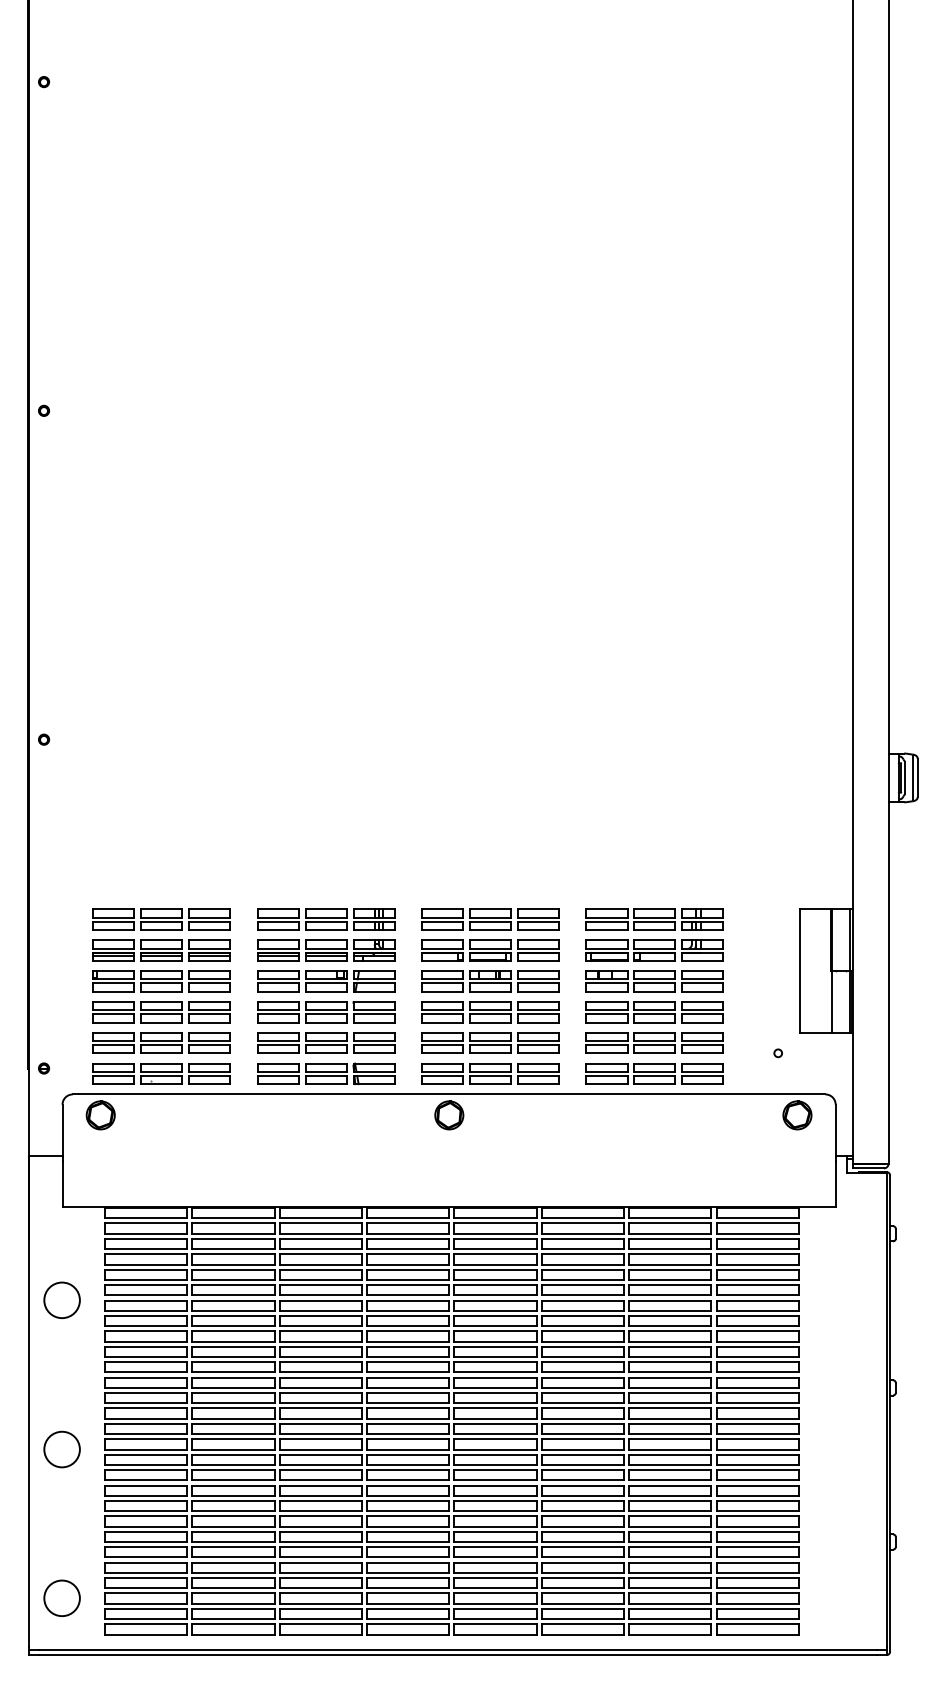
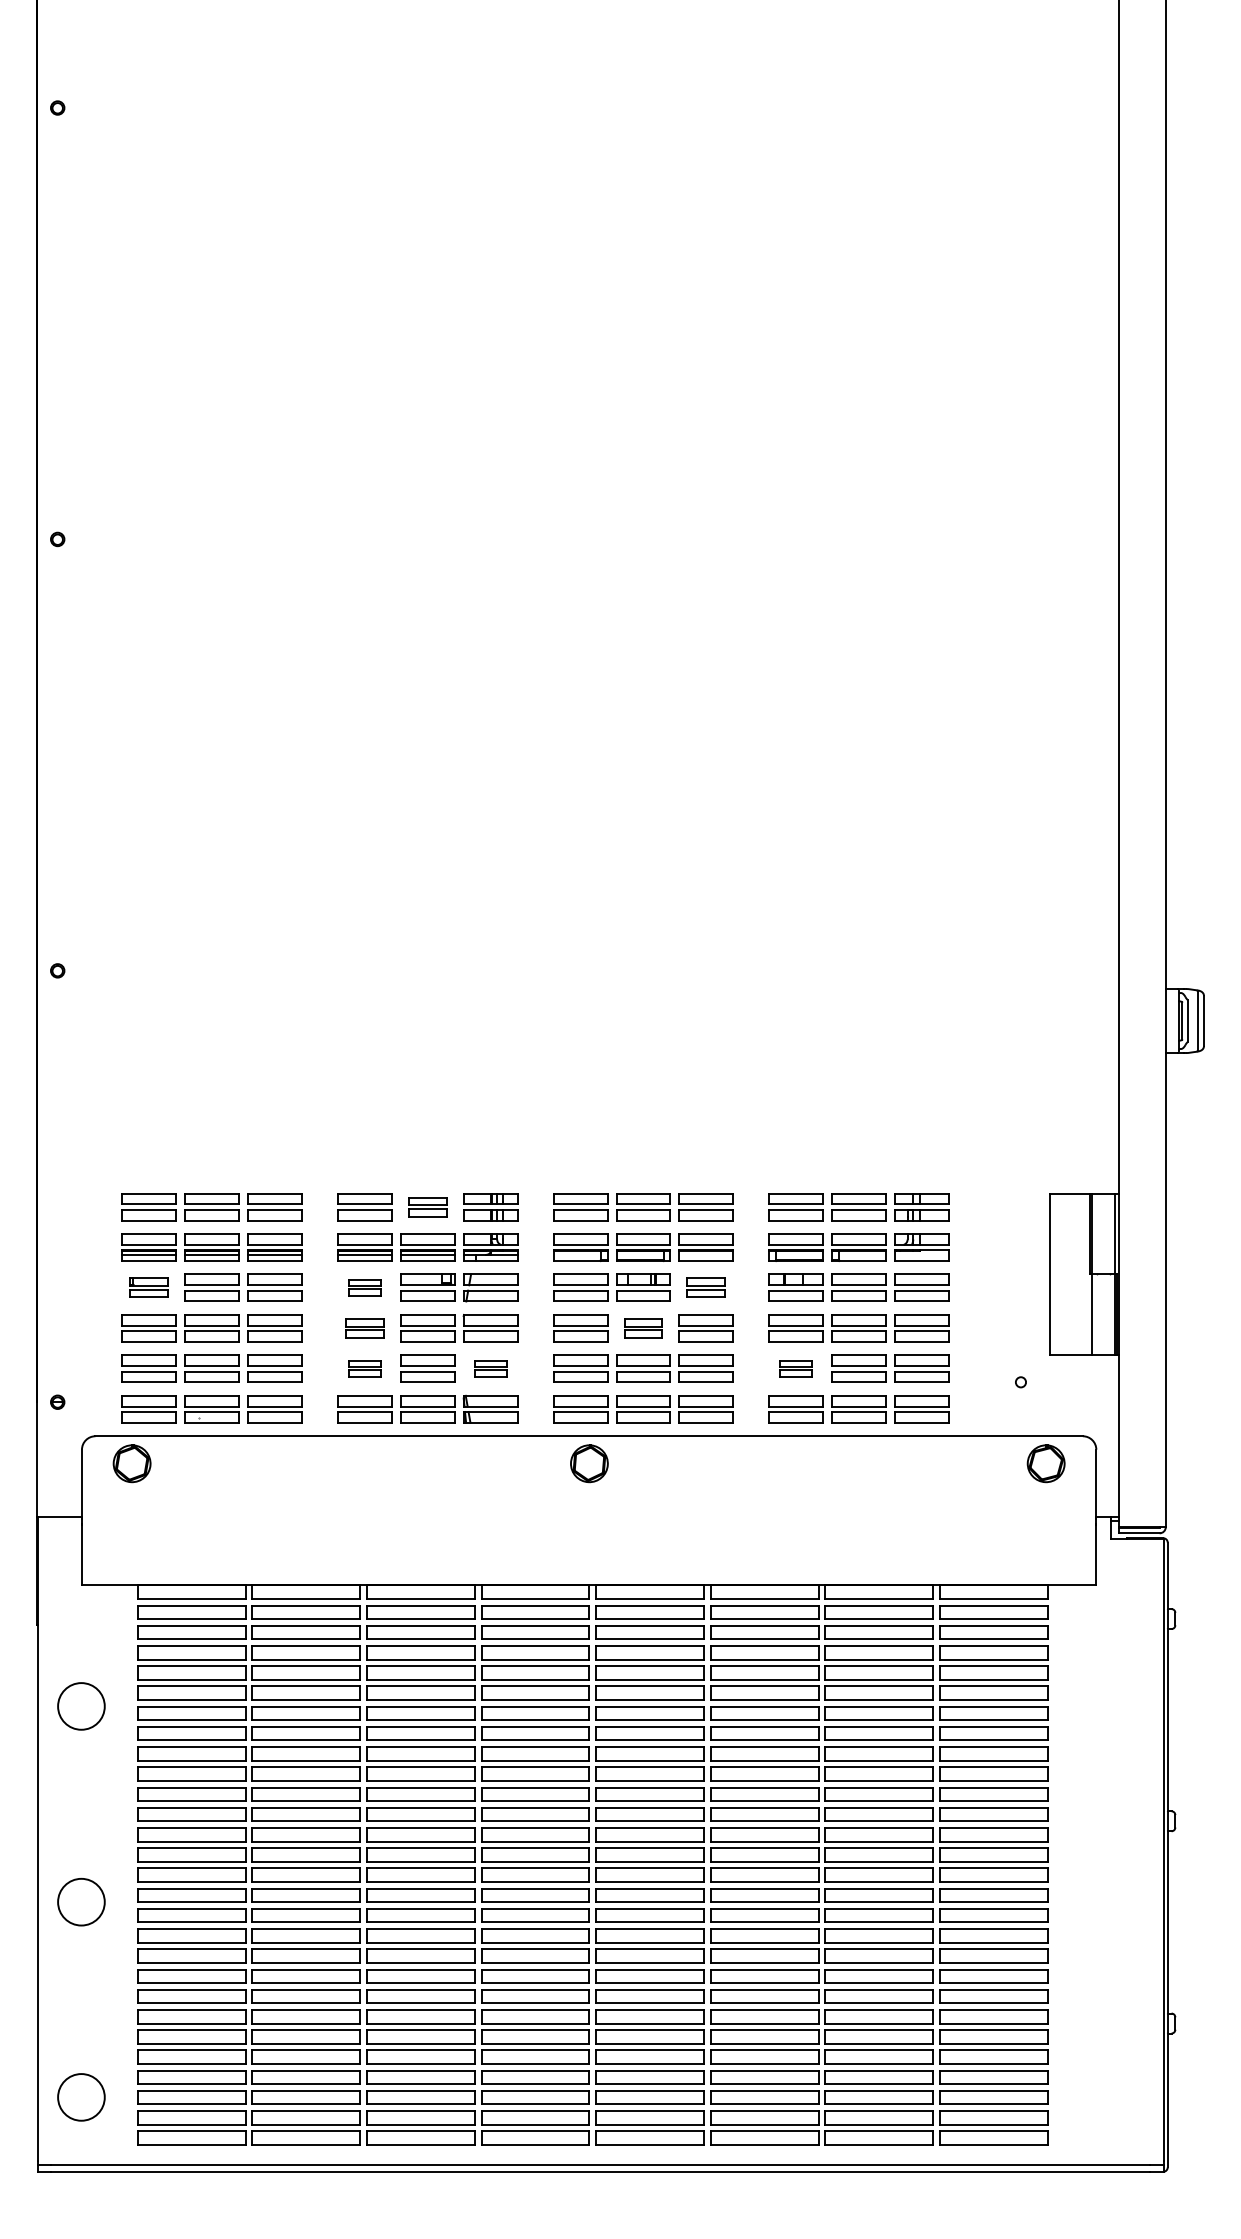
part: (325, 920) -> (427, 1207), size x0.7
part: (113, 981) -> (148, 1287), size x0.7
part: (277, 981) -> (364, 1287), size x0.6
part: (537, 981) -> (705, 1287), size x0.7
part: (277, 1012) -> (364, 1328), size x0.7
part: (490, 1012) -> (643, 1328), size x0.7
part: (277, 1042) -> (364, 1368), size x0.6
part: (373, 1042) -> (490, 1368), size x0.6
part: (606, 1042) -> (795, 1368), size x0.6

